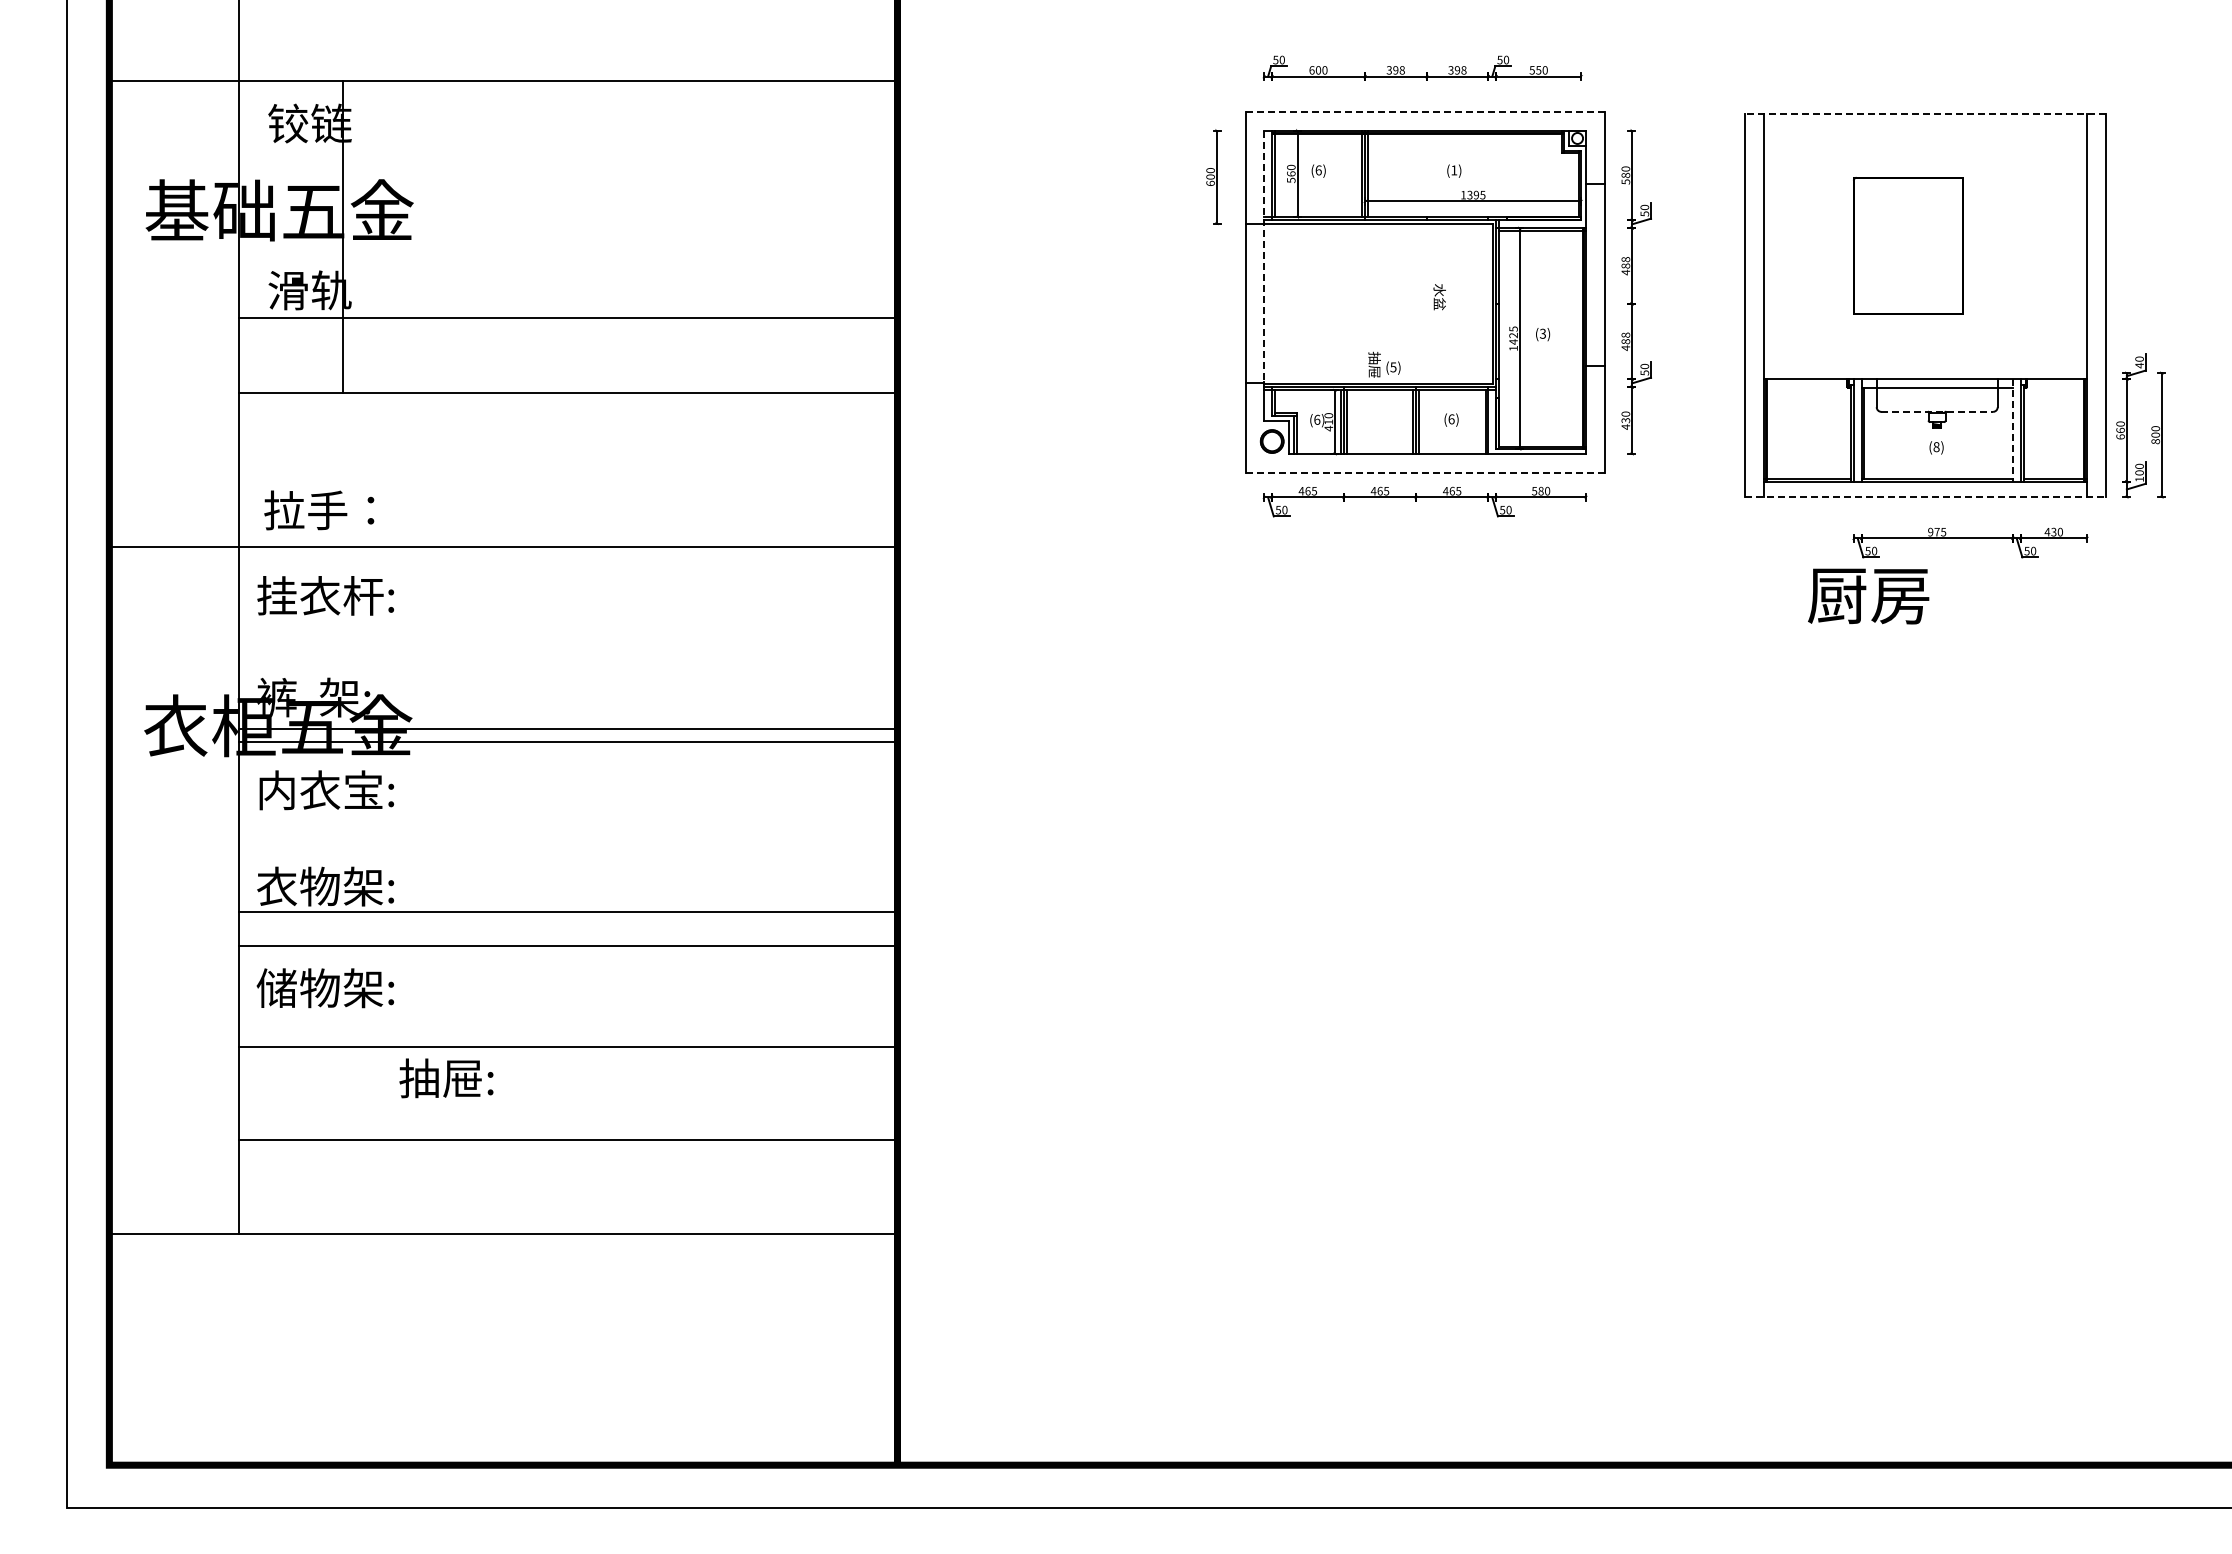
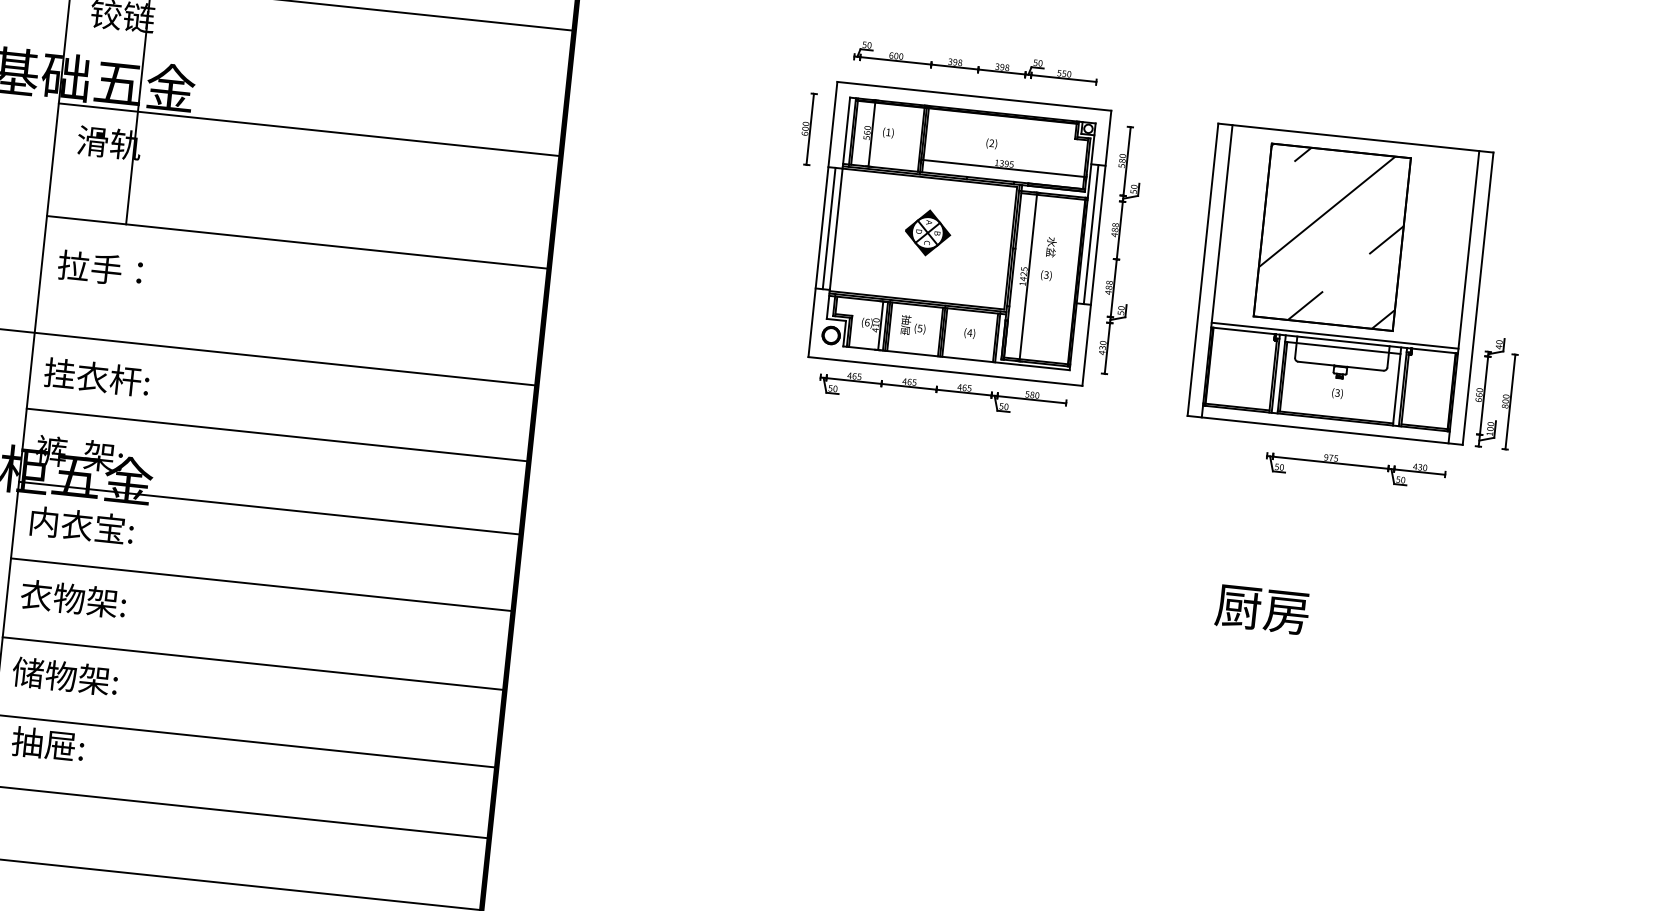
line: (1425, 111) -> (974, 96), dashed -> solid
line: (1925, 114) -> (1355, 138), dashed -> solid
text: (1318, 170) -> (888, 132), (6) -> (1)
text: (1454, 170) -> (992, 143), (1) -> (2)
part: (1908, 245) -> (1332, 237), size x1.67
line: (1264, 256) -> (840, 193), dashed -> solid
line: (1595, 275) -> (1091, 234), added
part: (1383, 295) -> (927, 233), added
text: (1439, 297) -> (1051, 247), moved
line: (1254, 302) -> (828, 228), added
line: (568, 317) -> (310, 129), moved
text: (1384, 364) -> (913, 325), moved
line: (1925, 373) -> (1335, 336), added
line: (1937, 411) -> (1341, 365), dashed -> solid
text: (1451, 419) -> (969, 333), (6) -> (4)
line: (2012, 431) -> (1396, 387), dashed -> solid
text: (1936, 447) -> (1337, 393), (8) -> (3)
line: (1425, 472) -> (945, 371), dashed -> solid
line: (1926, 497) -> (1325, 430), dashed -> solid
text: (319, 510) -> (100, 268), moved
text: (1868, 596) -> (1262, 609), moved
line: (568, 729) -> (278, 435), moved
line: (568, 912) -> (262, 584), moved
text: (446, 1078) -> (48, 744), moved

